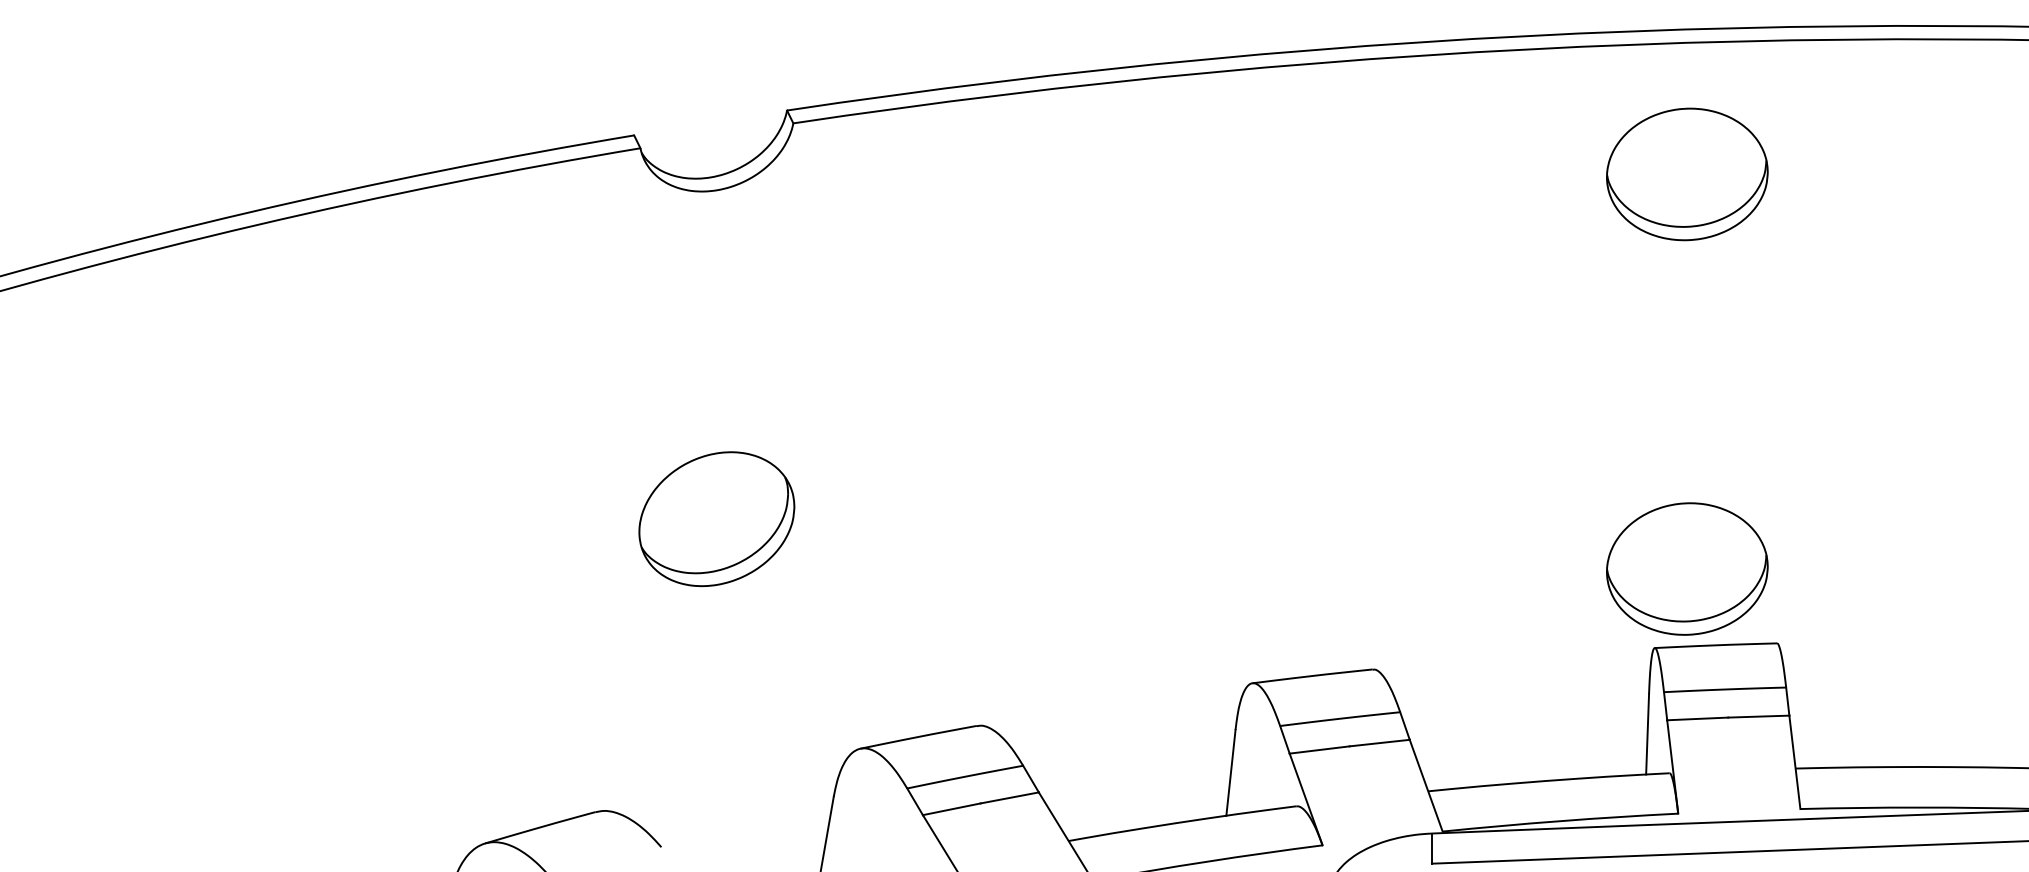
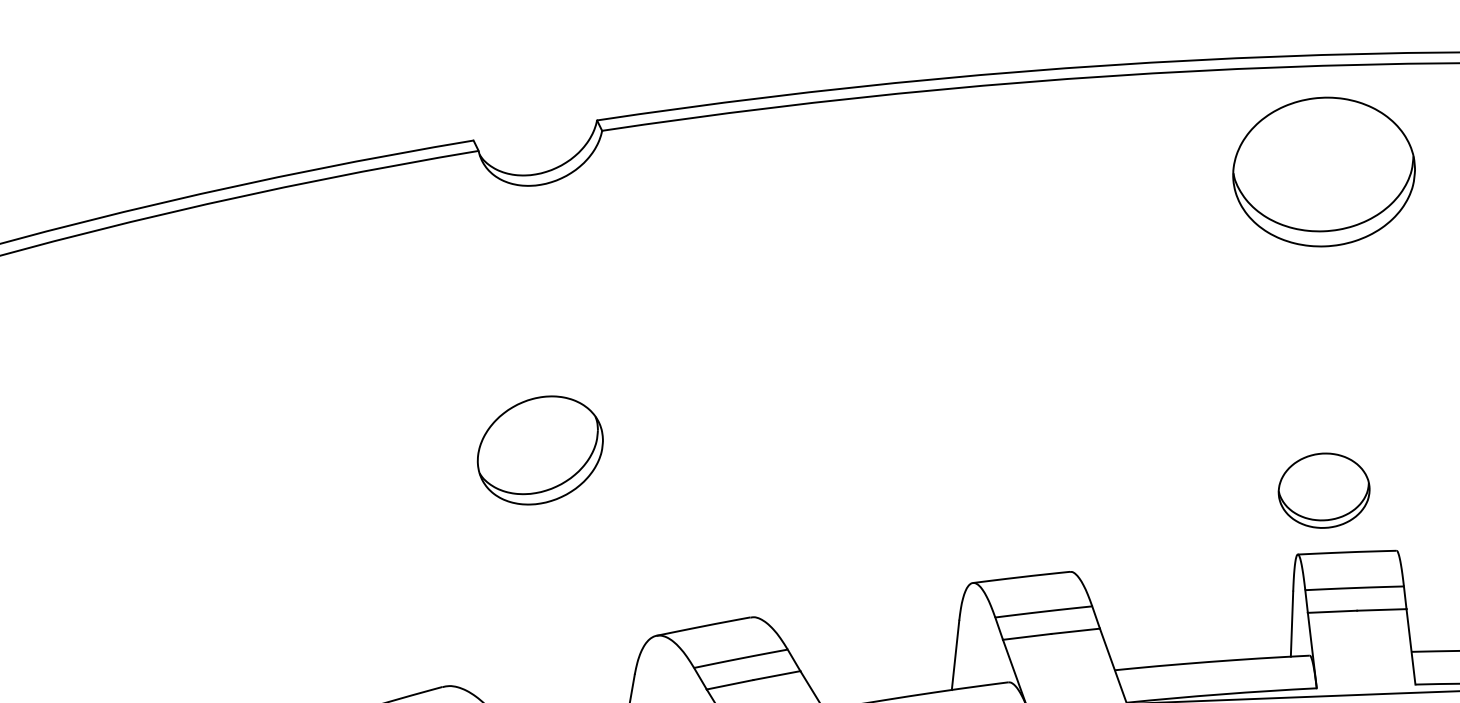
part: (1687, 174) -> (1324, 172), size x1.4
part: (1687, 568) -> (1324, 490), size x0.7

